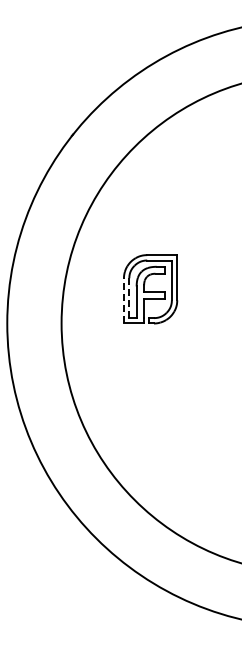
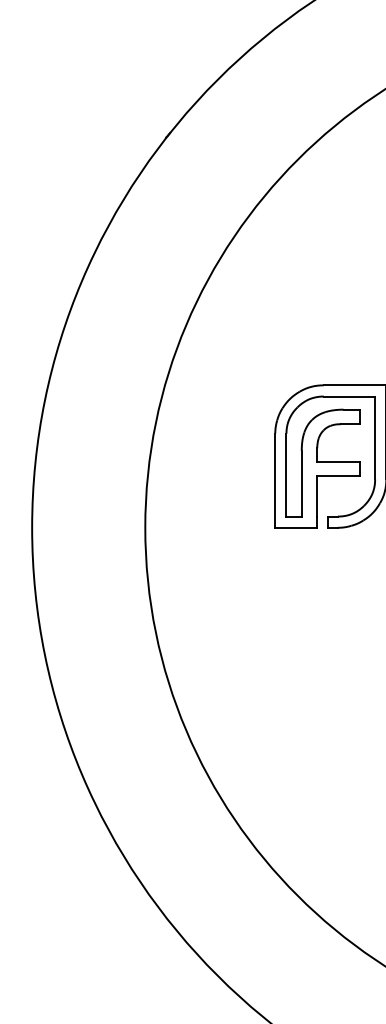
line: (129, 298) -> (286, 475), dashed -> solid
line: (123, 300) -> (274, 479), dashed -> solid

